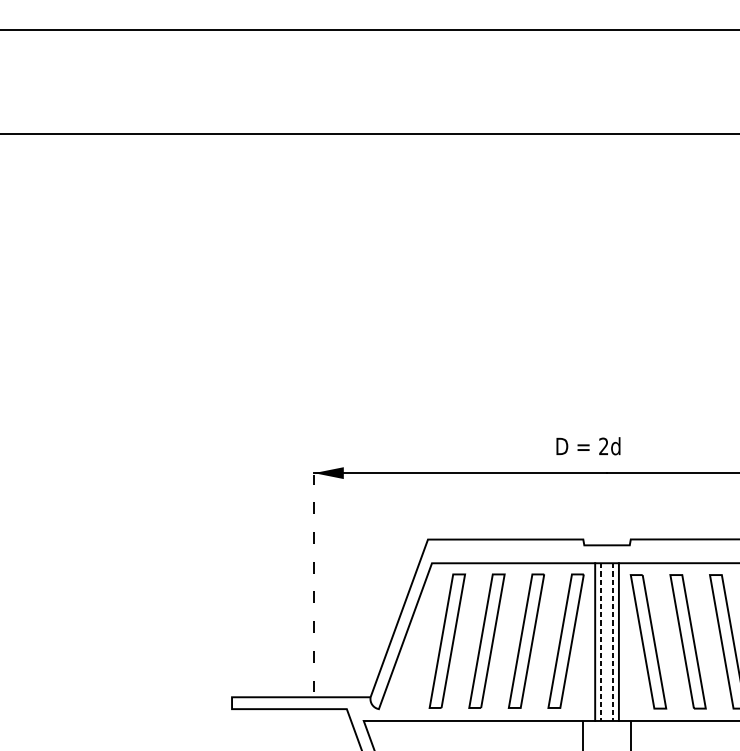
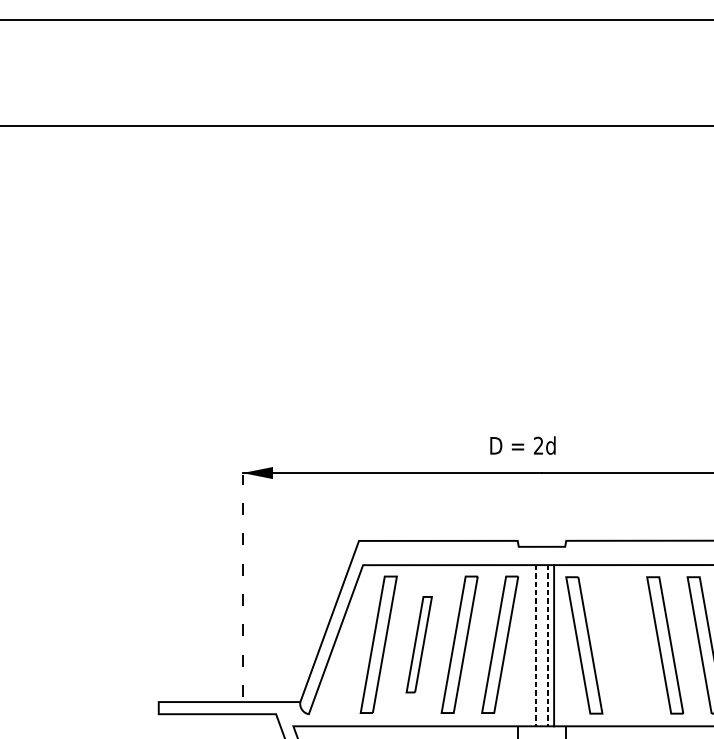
part: (486, 640) -> (418, 644), size x0.7
line: (595, 641) -> (530, 645), removed
part: (687, 641) -> (624, 645), removed

